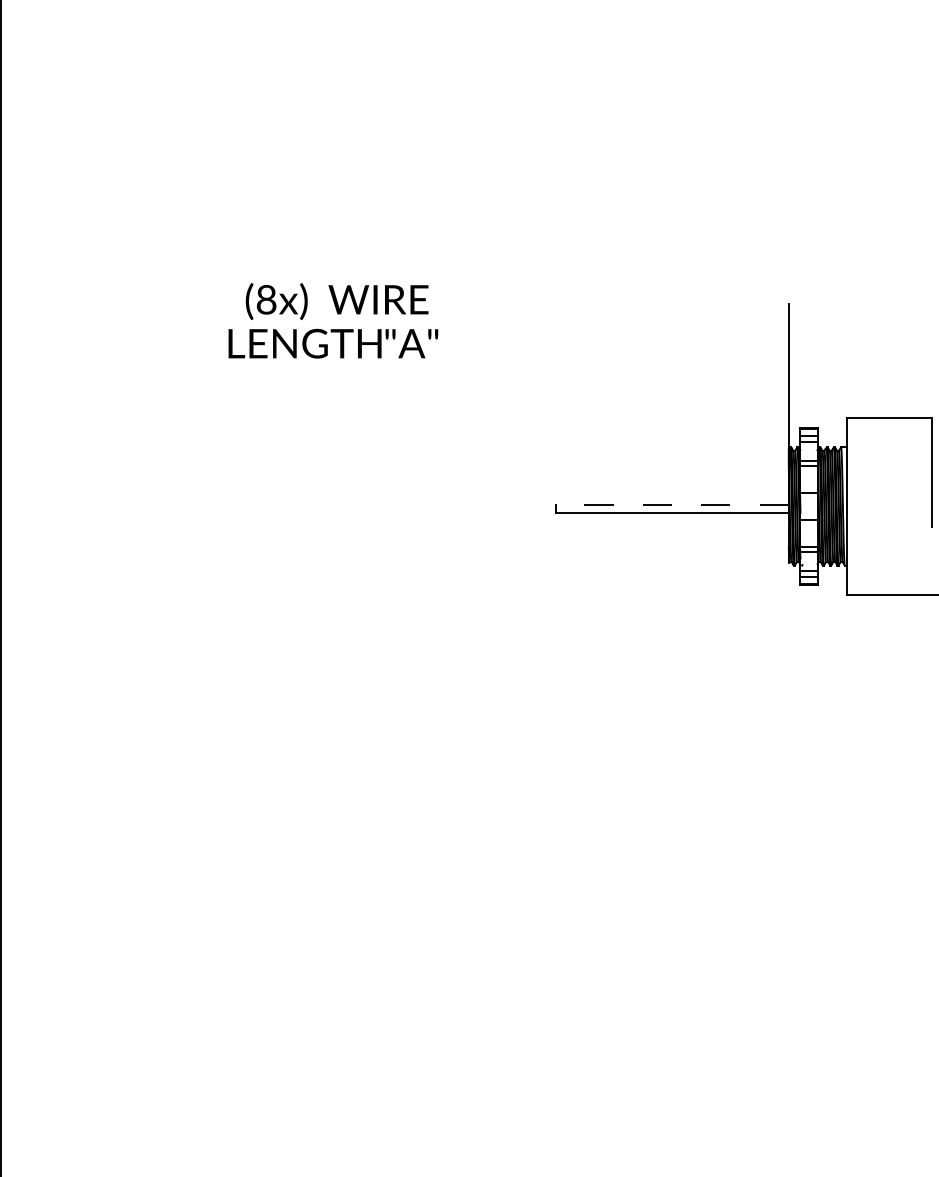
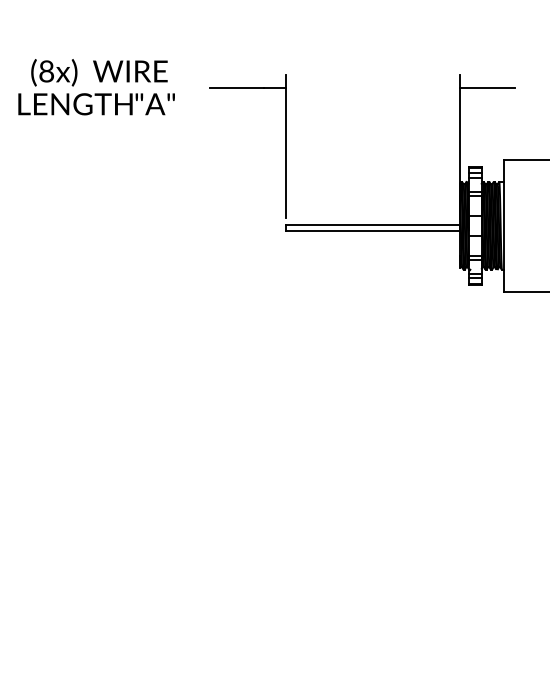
text: (333, 320) -> (96, 86), moved
line: (824, 321) -> (486, 87), added
part: (555, 399) -> (285, 145), added
line: (672, 504) -> (373, 224), dashed -> solid

